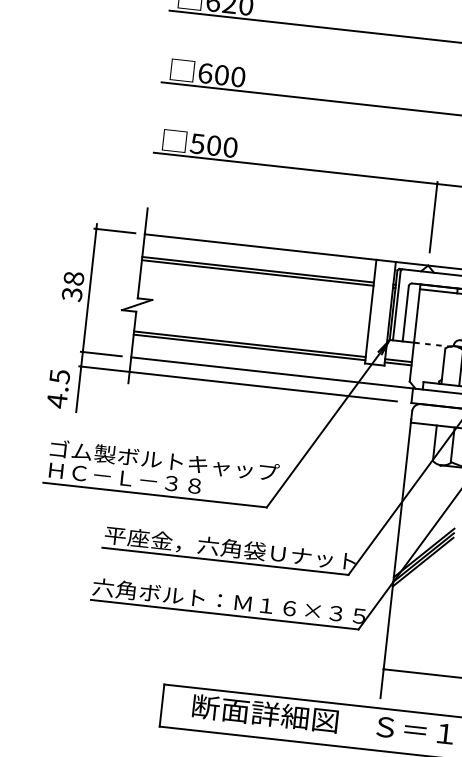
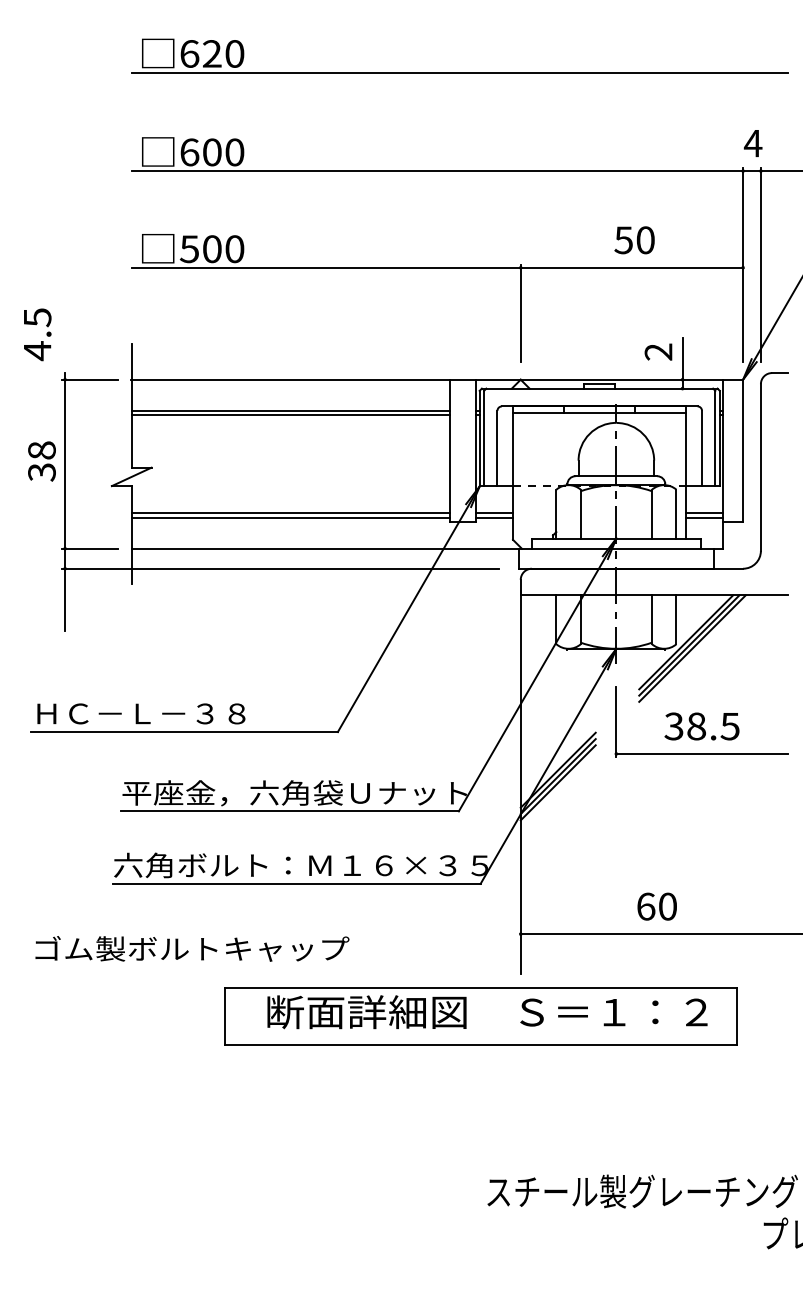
text: (58, 388) -> (37, 334), moved
text: (164, 460) -> (192, 948), moved

